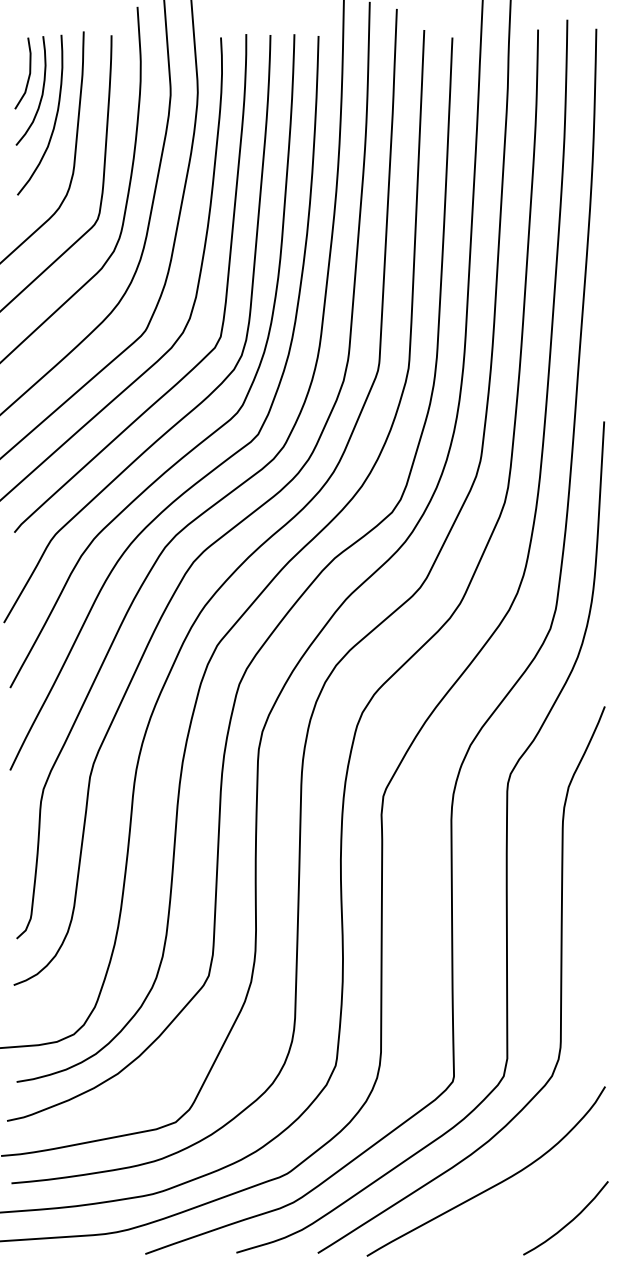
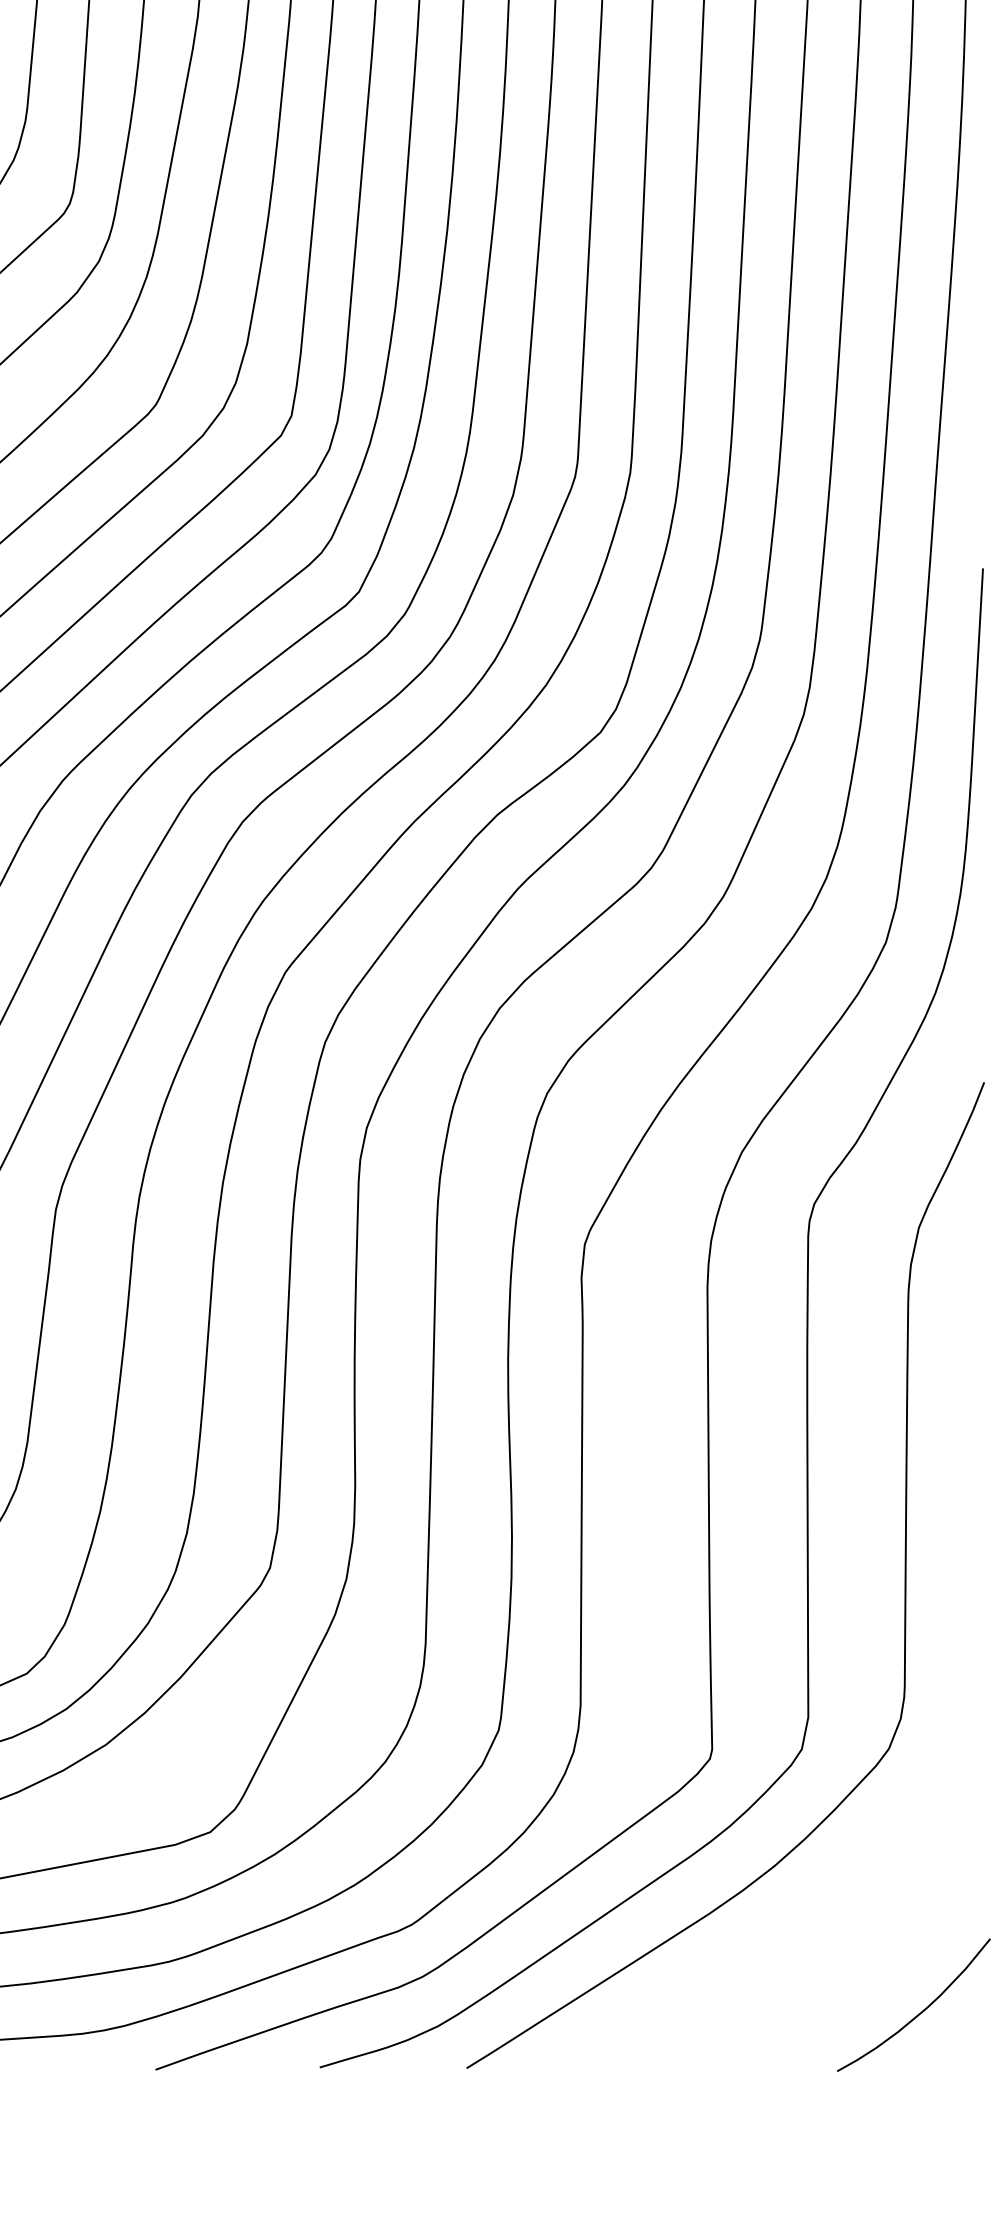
curve: (493, 1185) -> (783, 1946), removed

